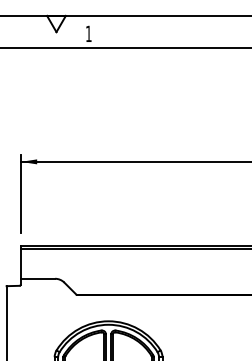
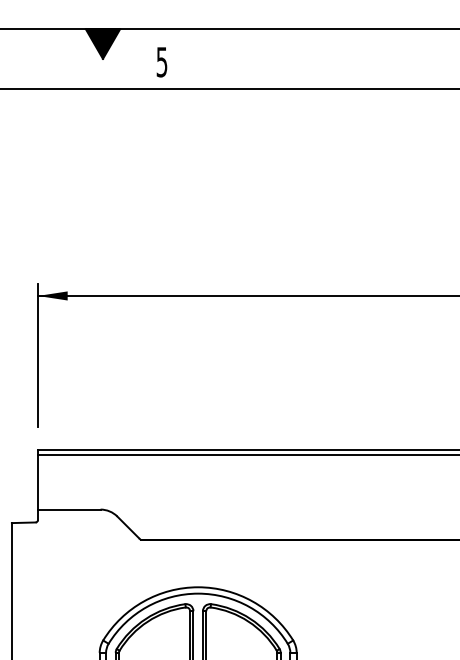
fill: (56, 23) -> (103, 43), added
text: (88, 33) -> (161, 61), 1 -> 5

